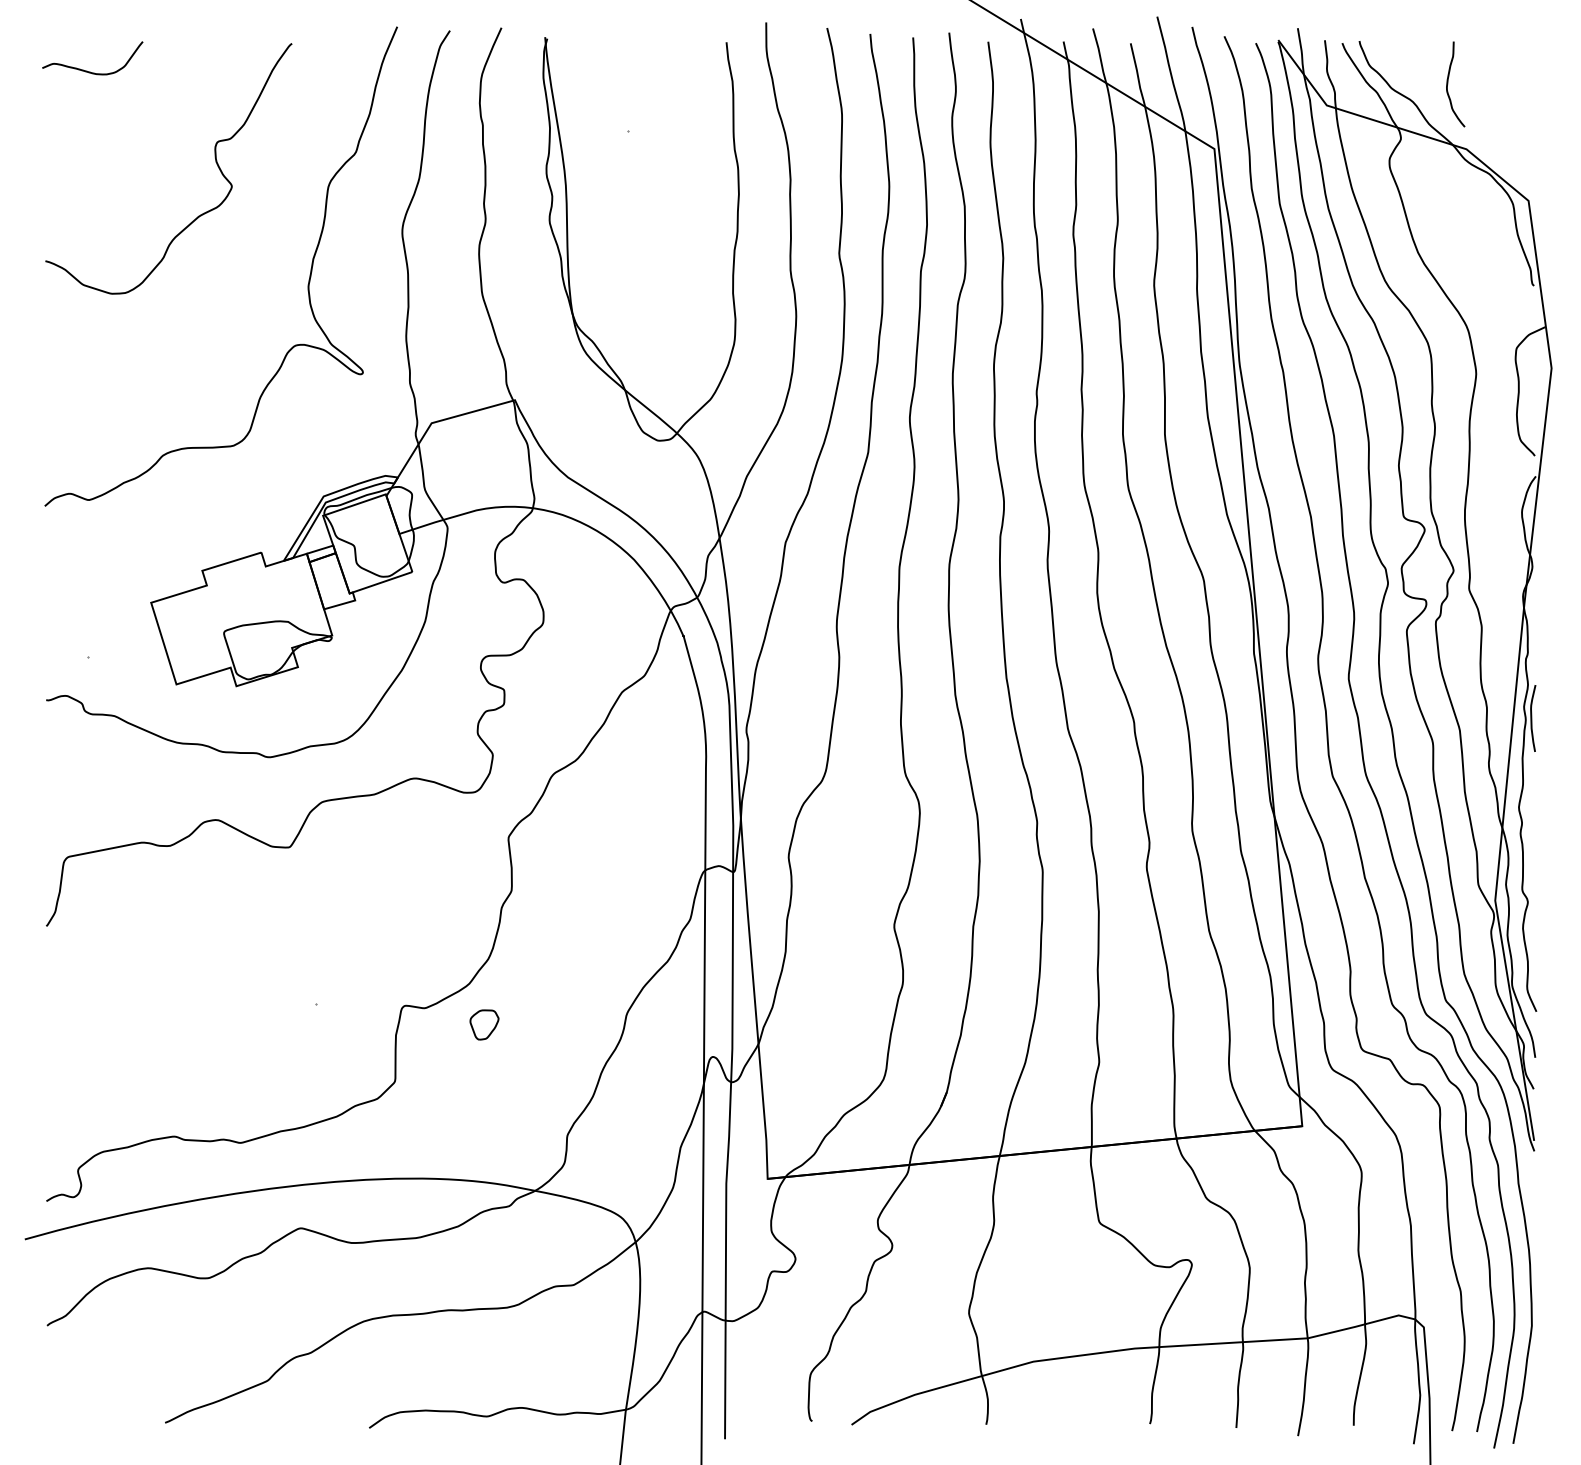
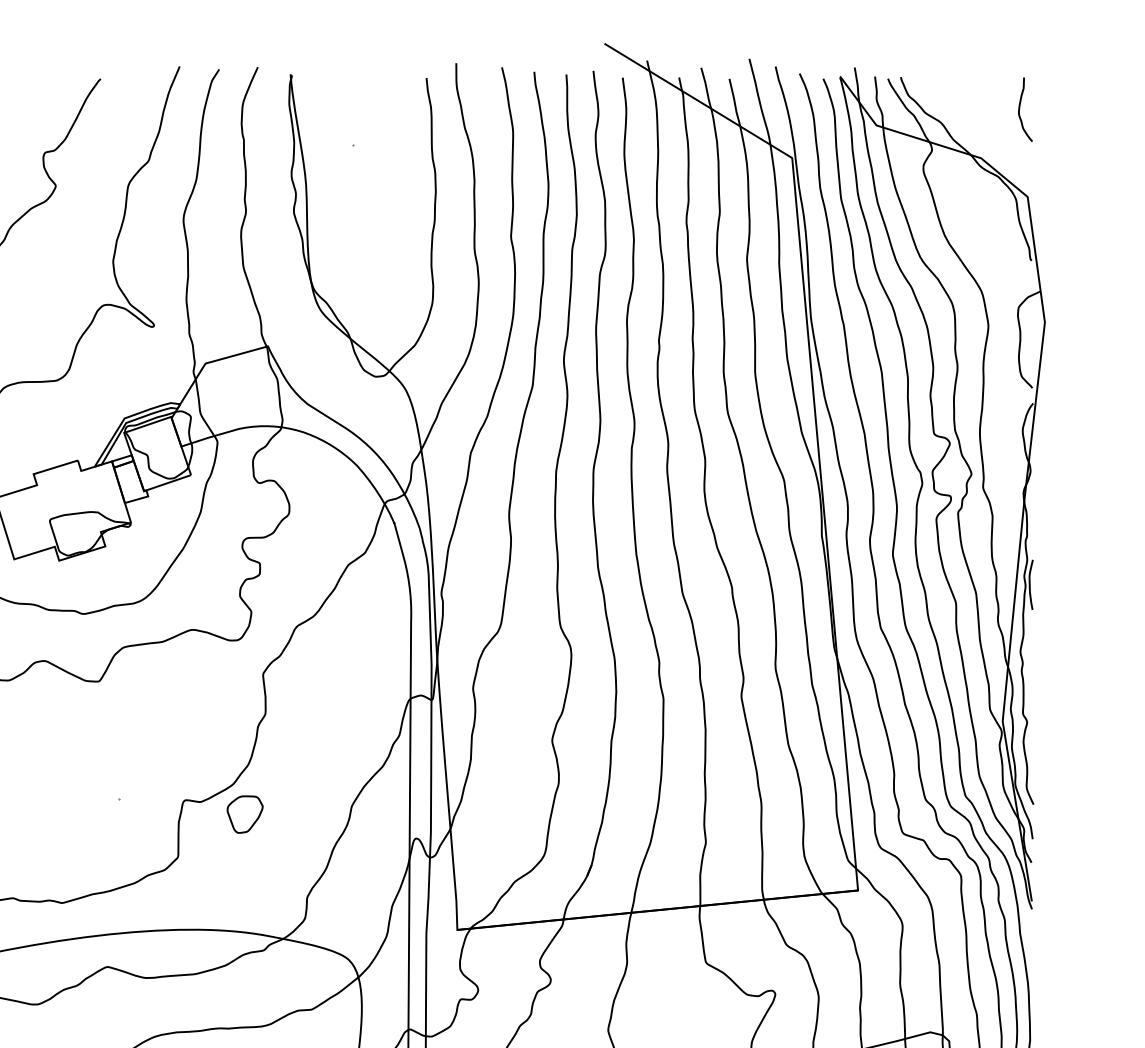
curve: (1448, 84) -> (1020, 109), moved
part: (484, 1024) -> (245, 814), size x1.67

